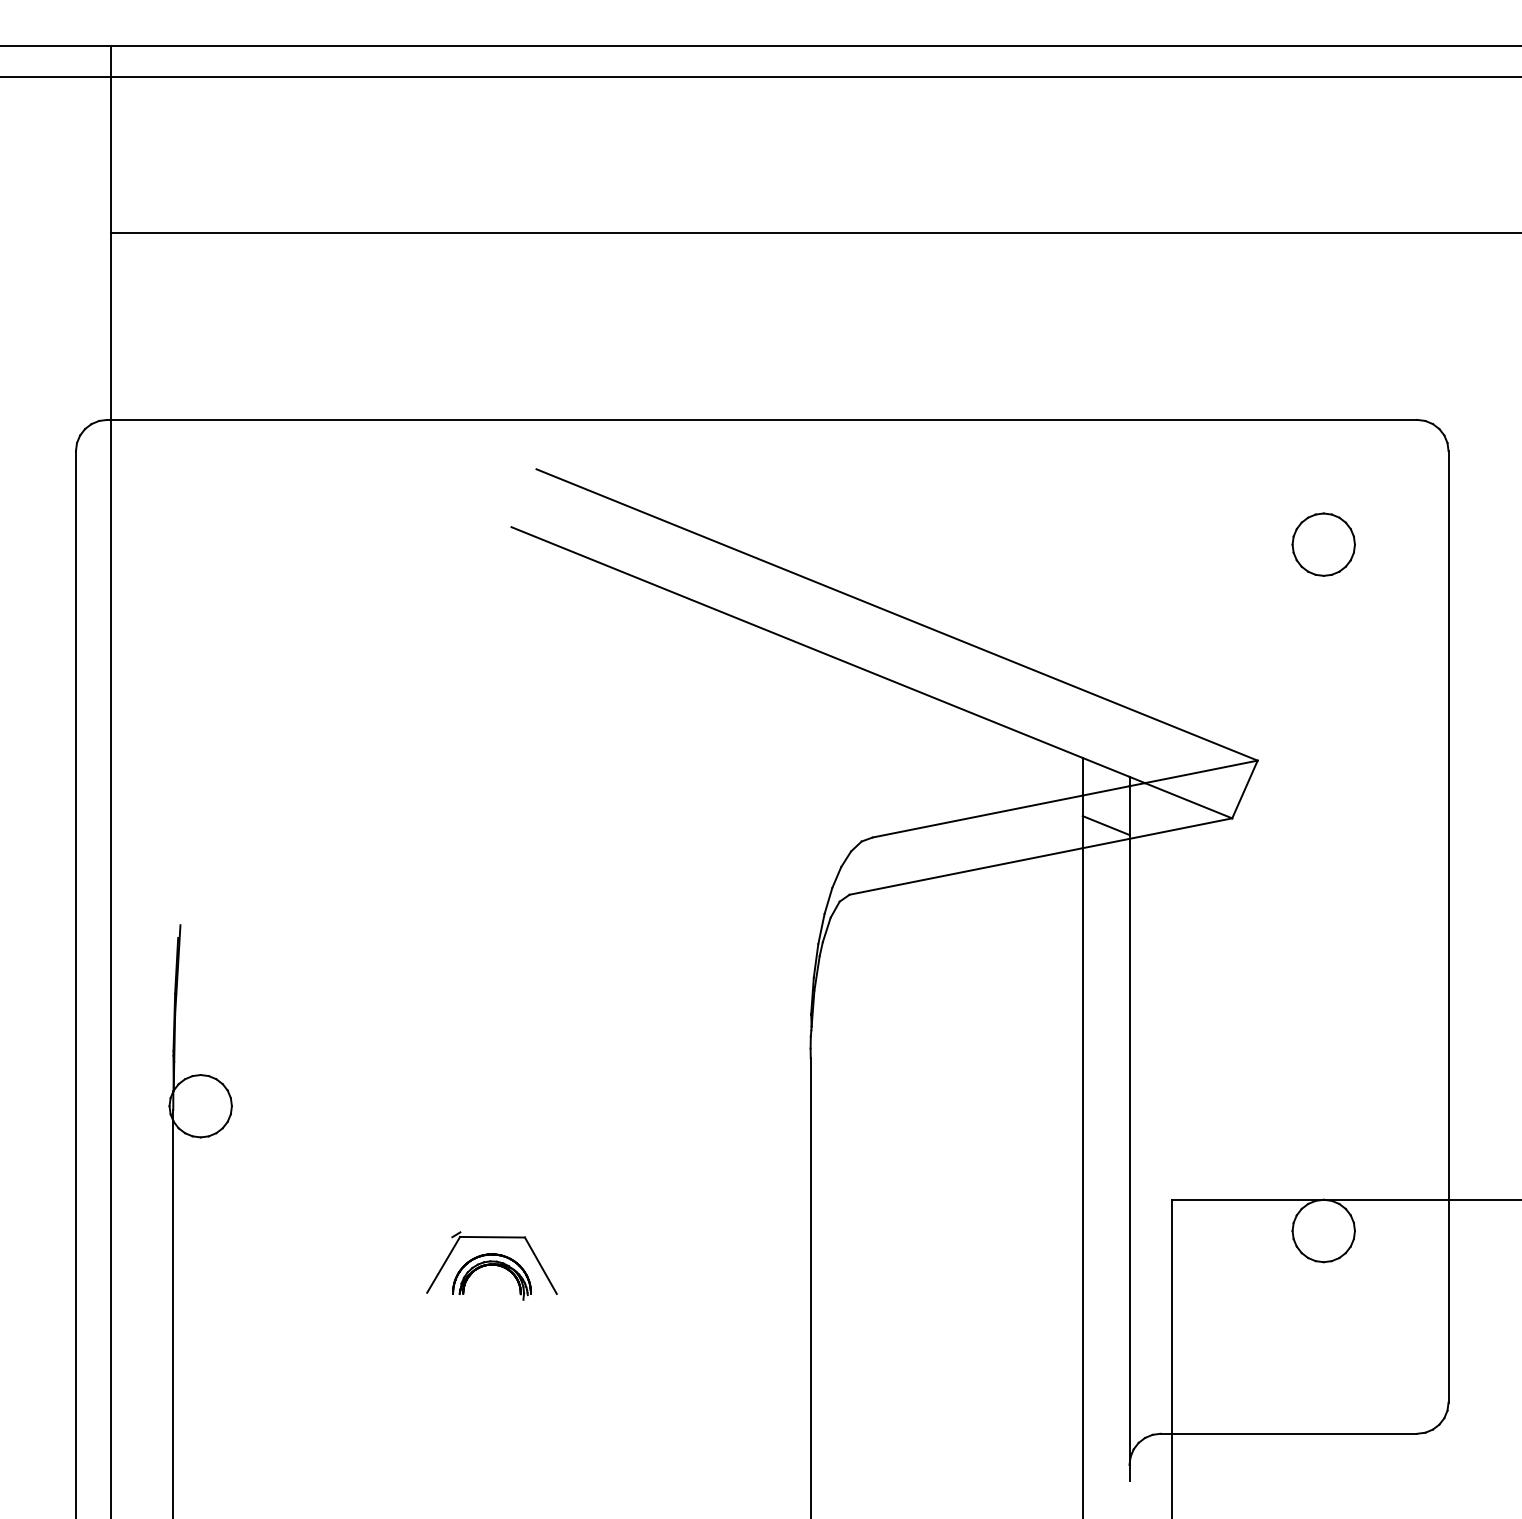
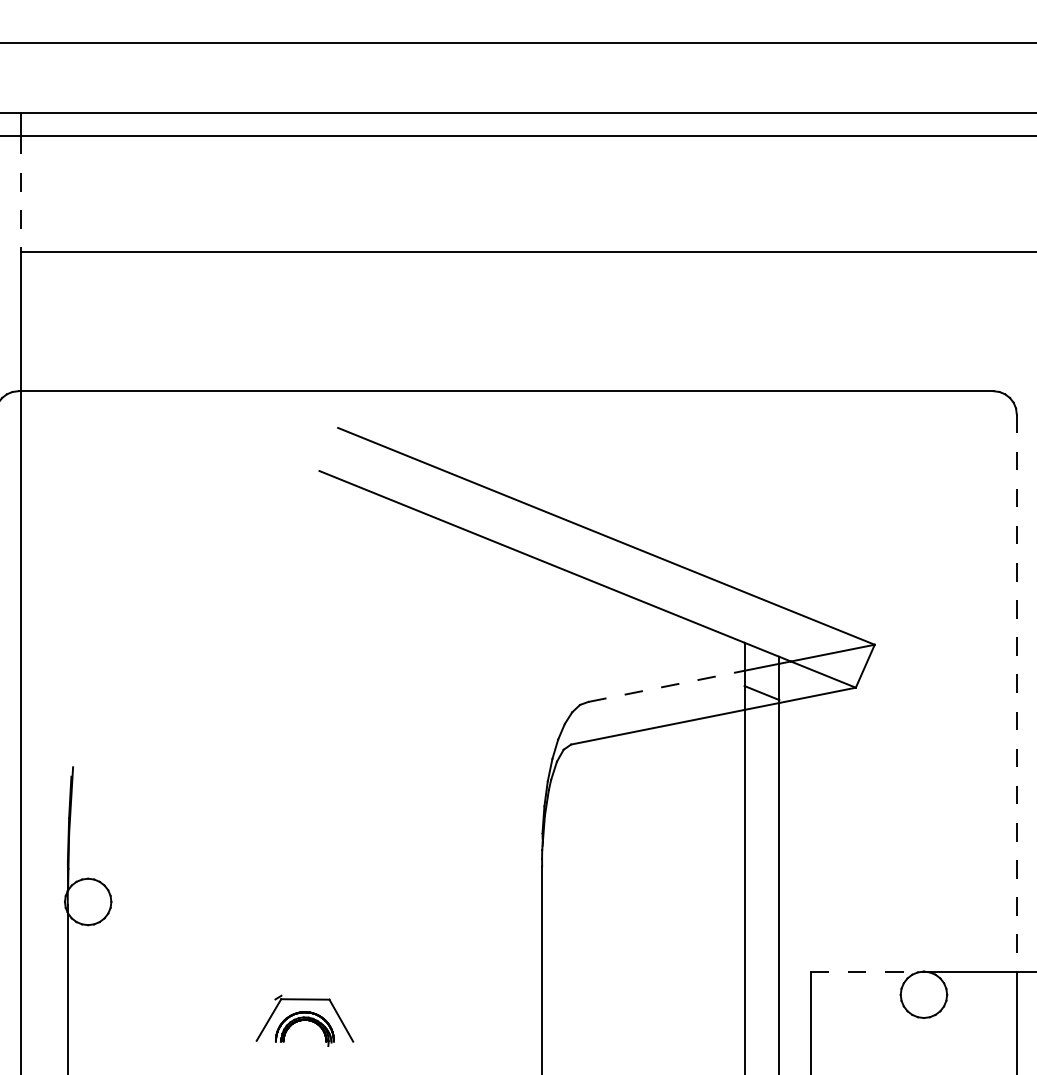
line: (110, 154) -> (21, 193), solid -> dashed
part: (1323, 544) -> (923, 483), removed
line: (978, 816) -> (666, 686), solid -> dashed
line: (1448, 825) -> (1016, 693), solid -> dashed
line: (1248, 1199) -> (867, 971), solid -> dashed

